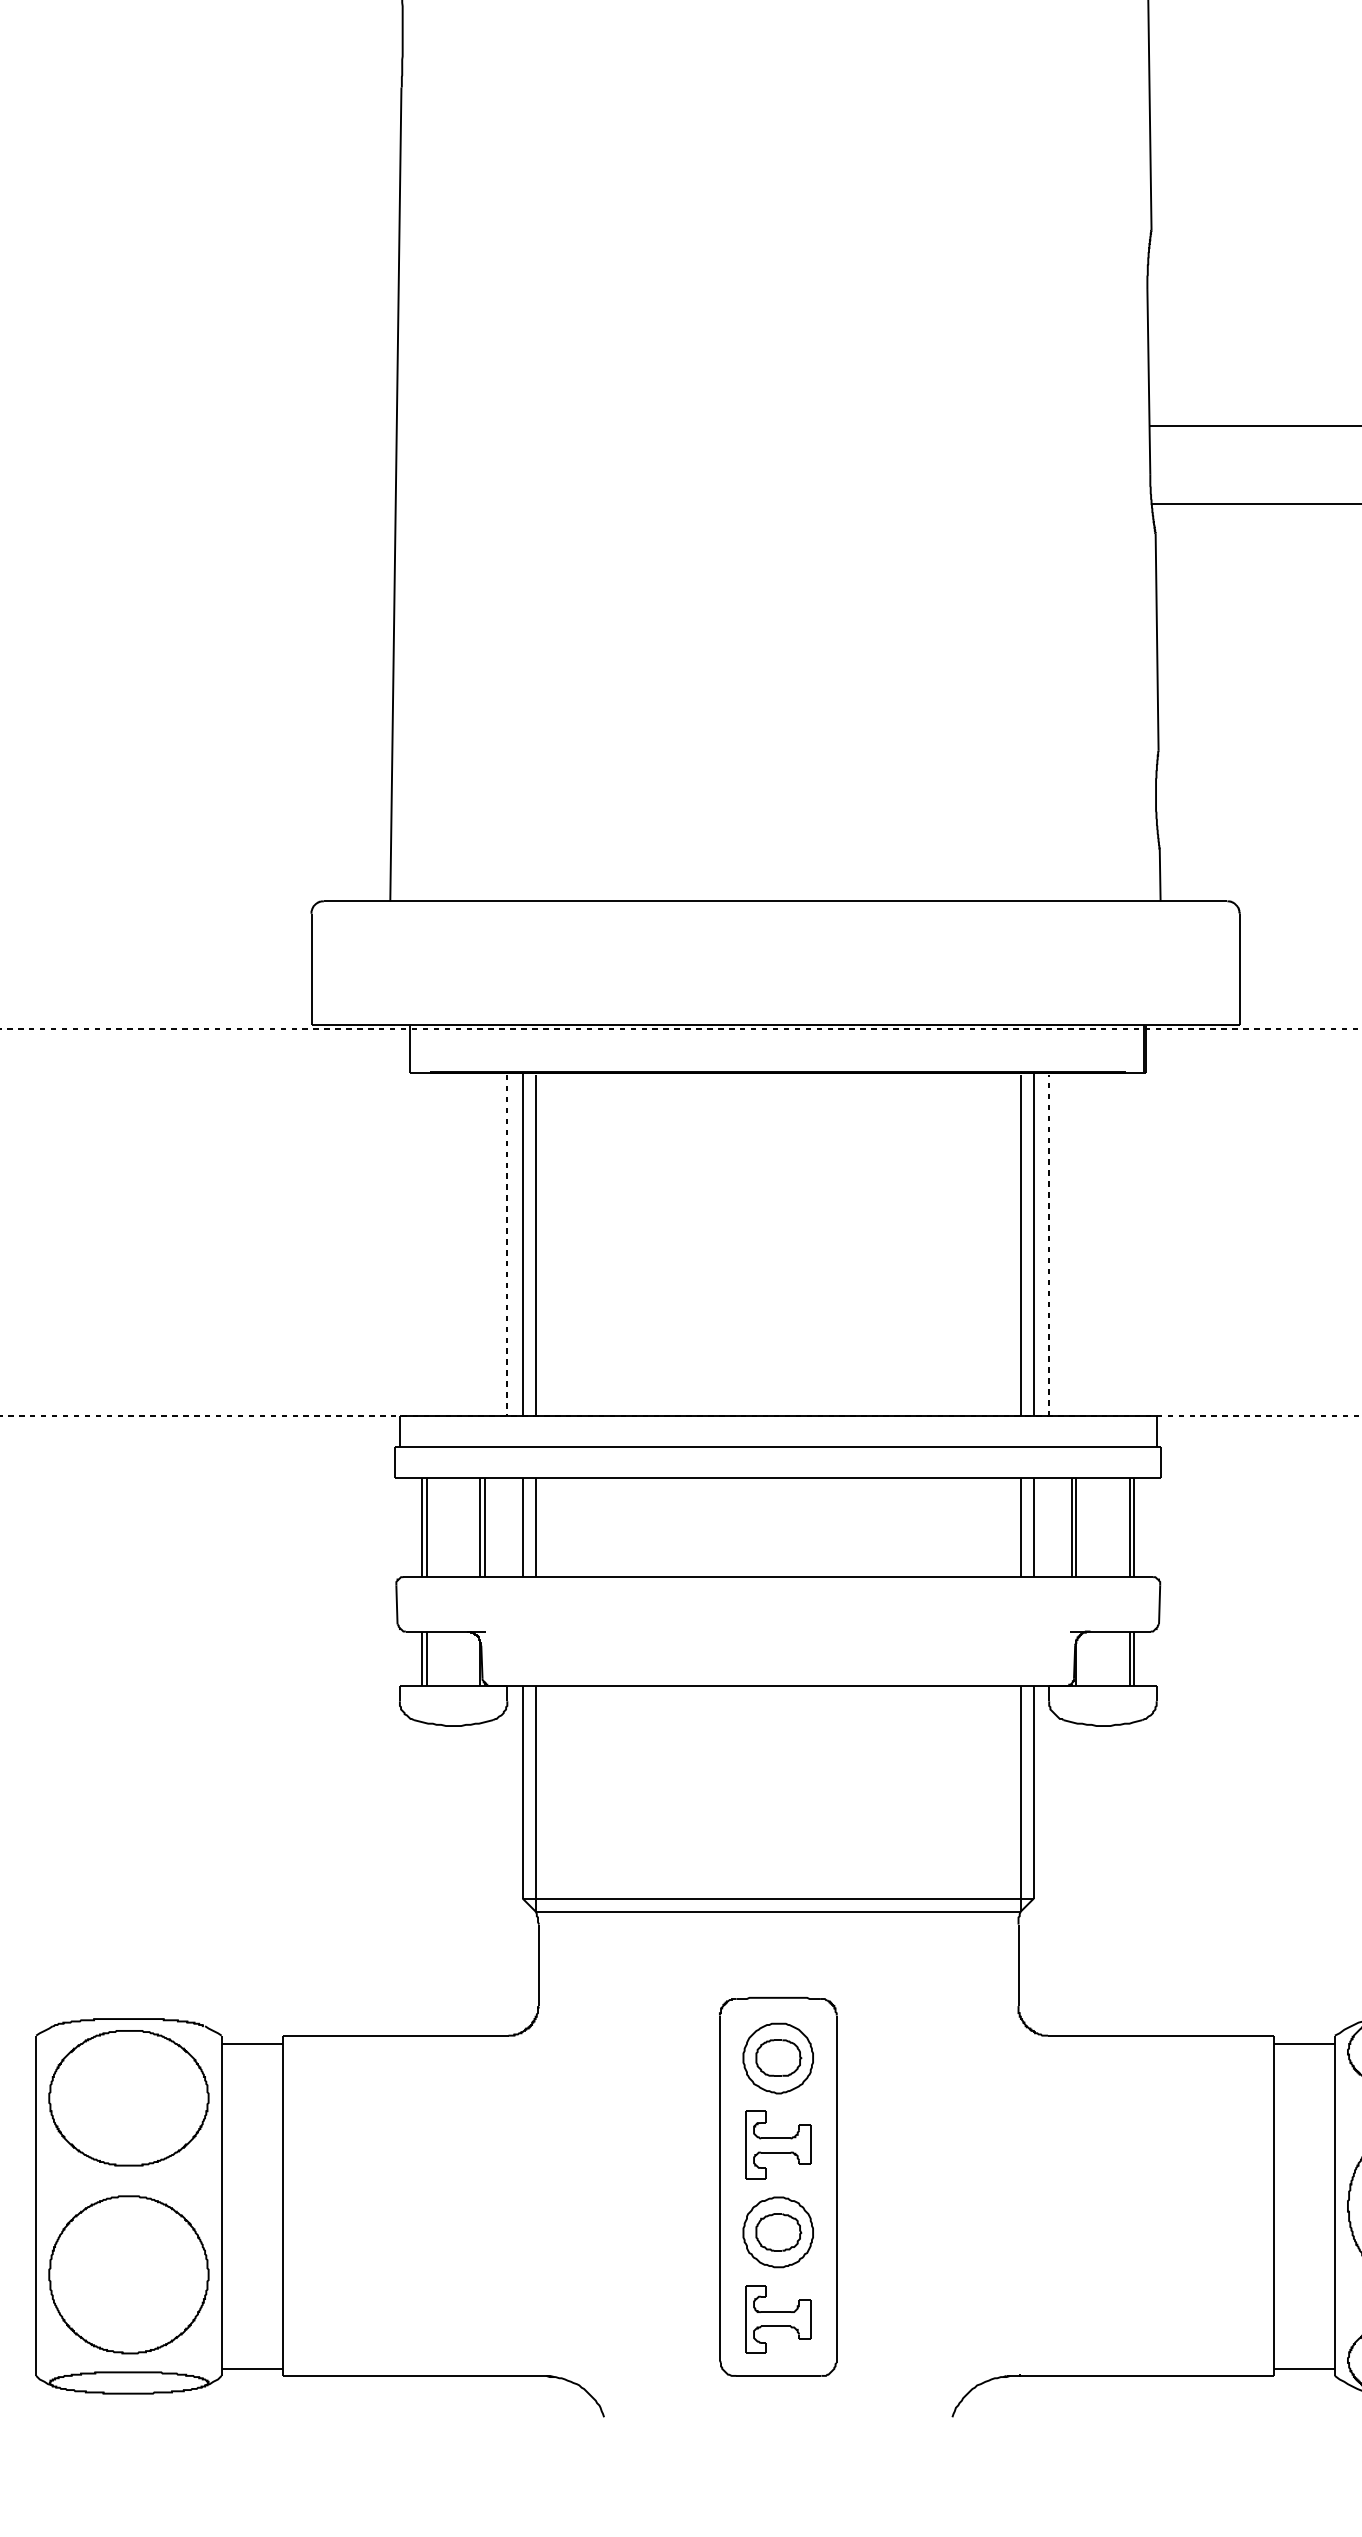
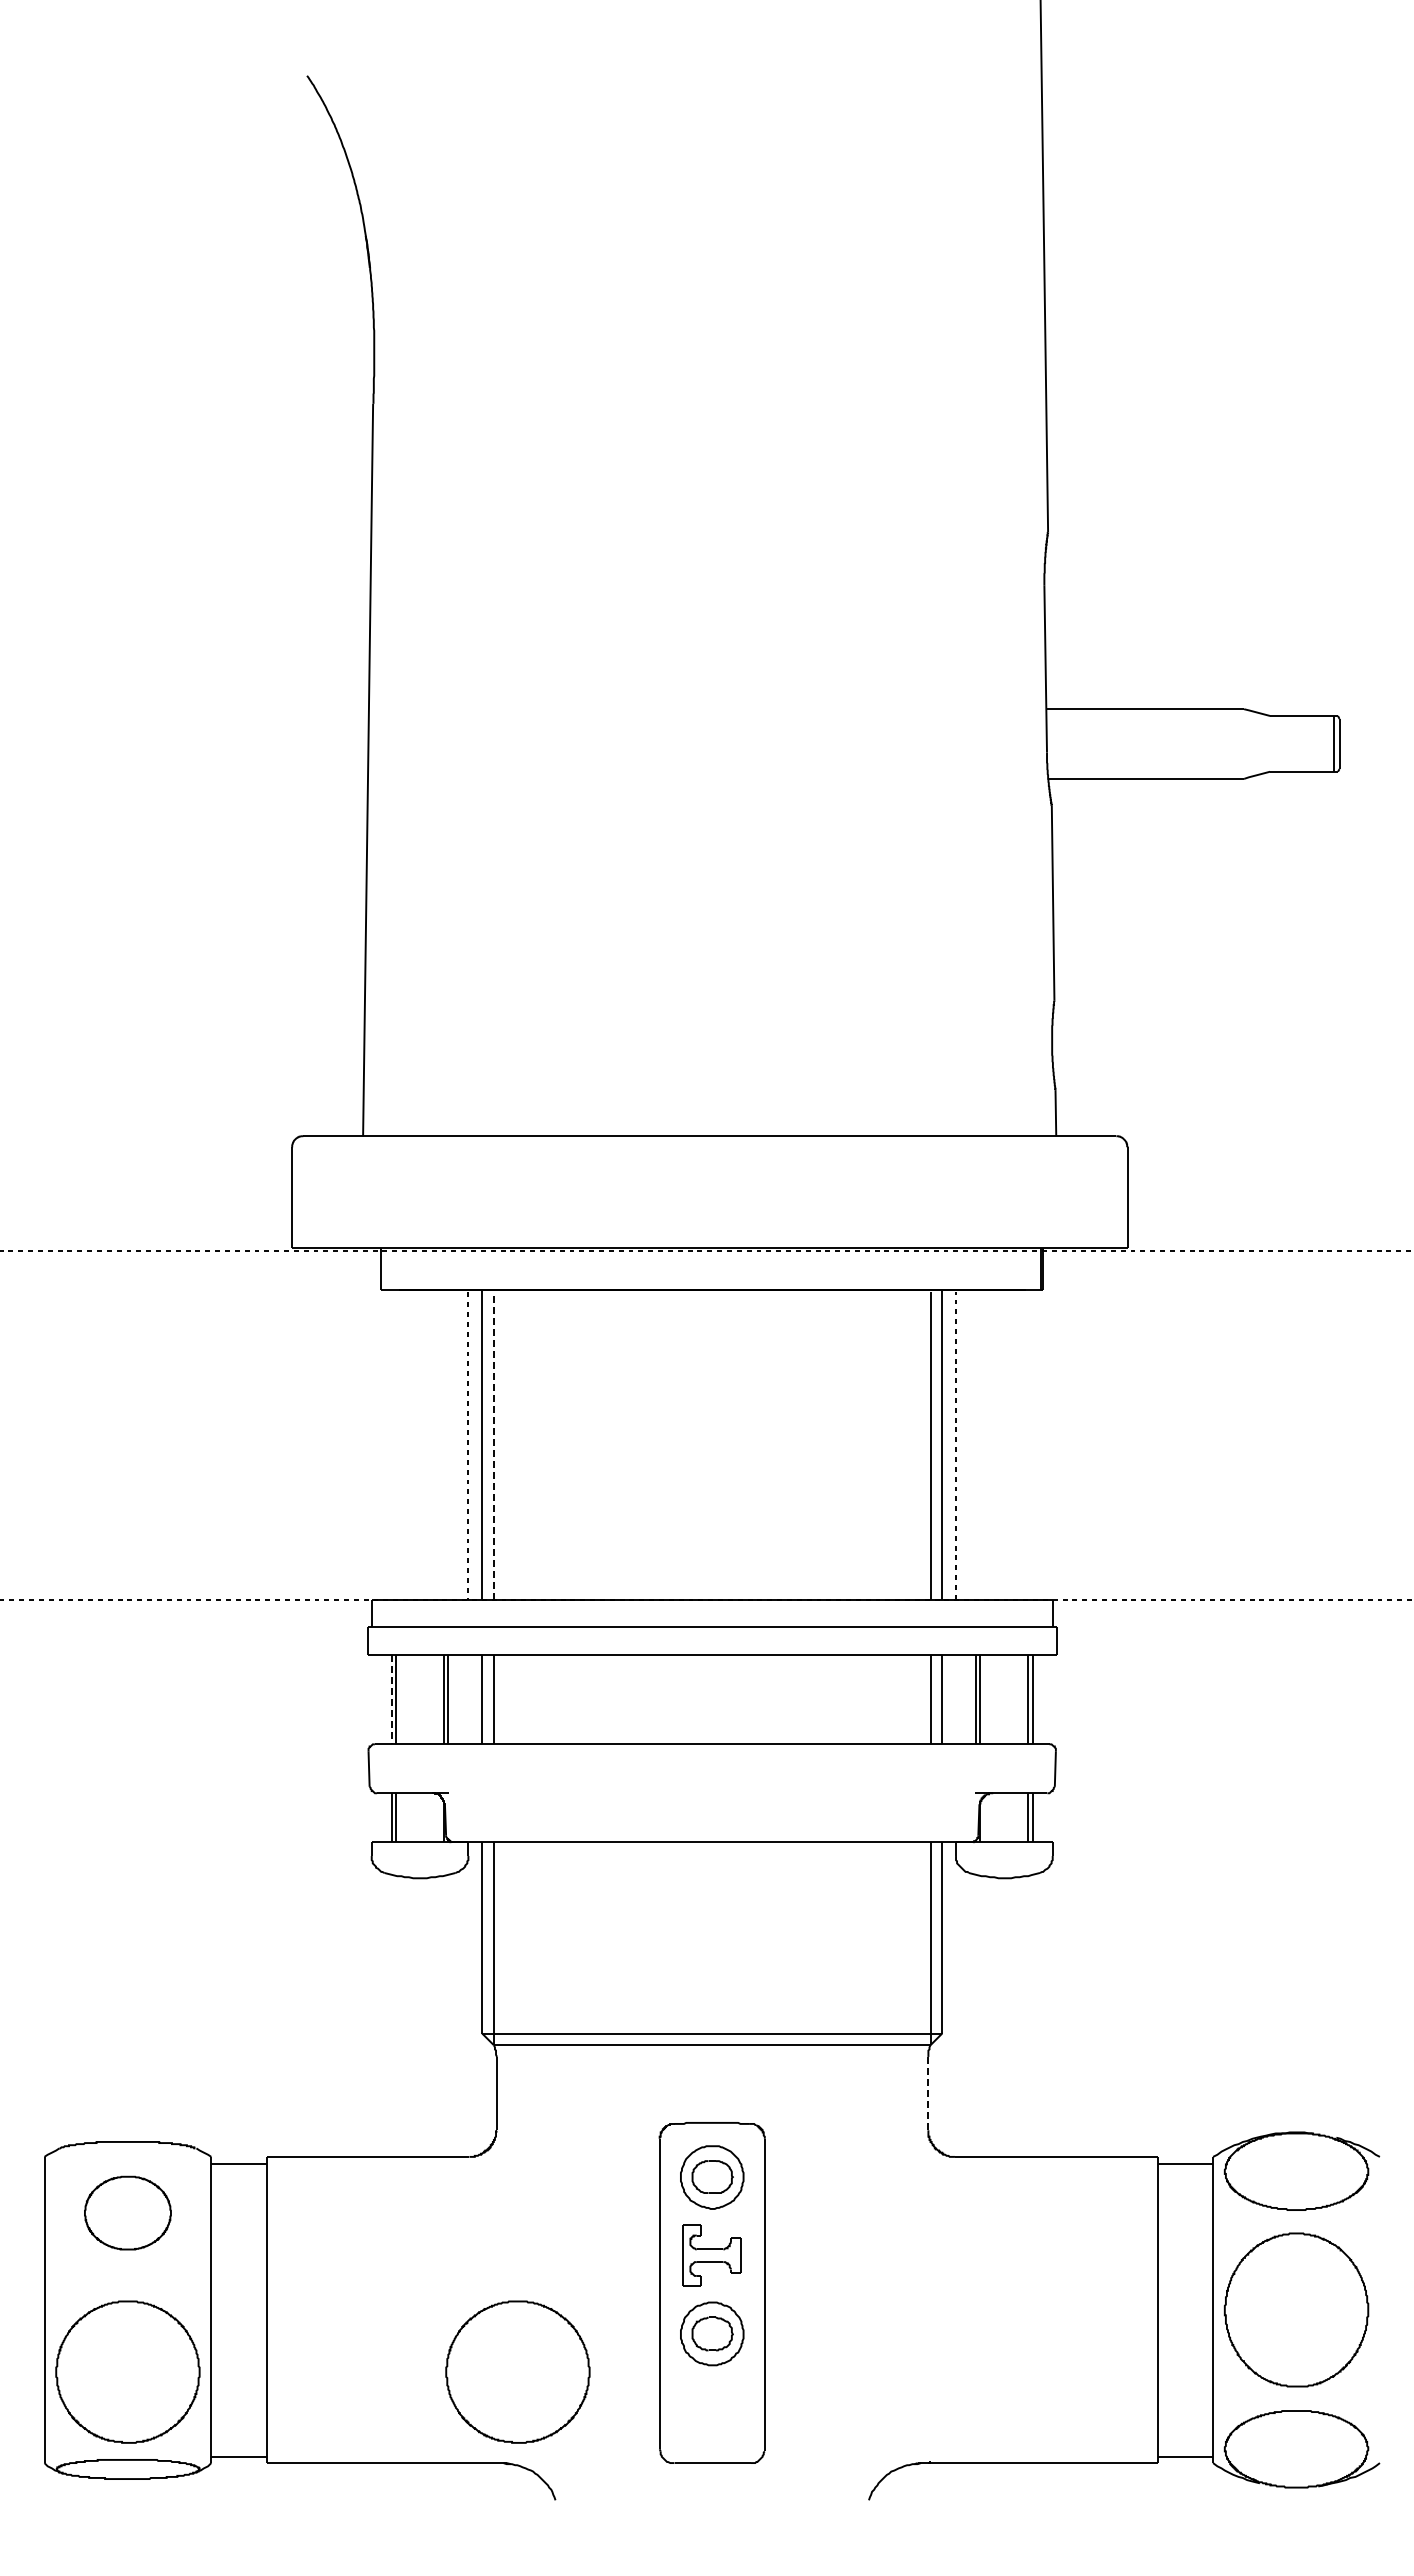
line: (535, 1246) -> (493, 1446), solid -> dashed
line: (421, 1527) -> (391, 1699), solid -> dashed
line: (1018, 1965) -> (928, 2093), solid -> dashed
part: (128, 2097) -> (127, 2212), size x0.6
part: (561, 2274) -> (517, 2371), added
part: (777, 2319) -> (711, 2412), removed

